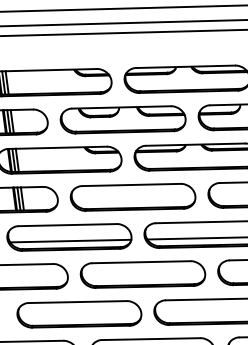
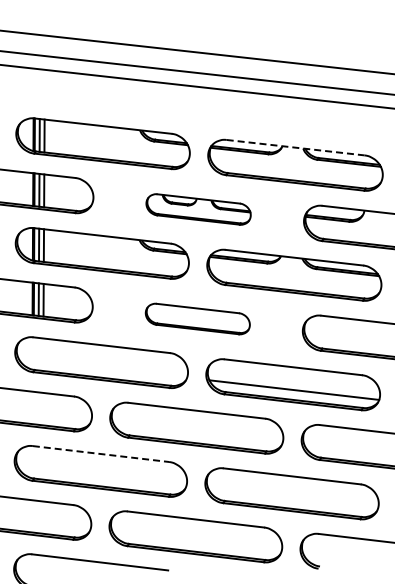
line: (186, 66) -> (296, 147), solid -> dashed
part: (123, 119) -> (198, 209), size x0.6
part: (132, 196) -> (197, 318), size x0.6
line: (70, 240) -> (102, 367), removed
line: (77, 302) -> (100, 454), solid -> dashed

